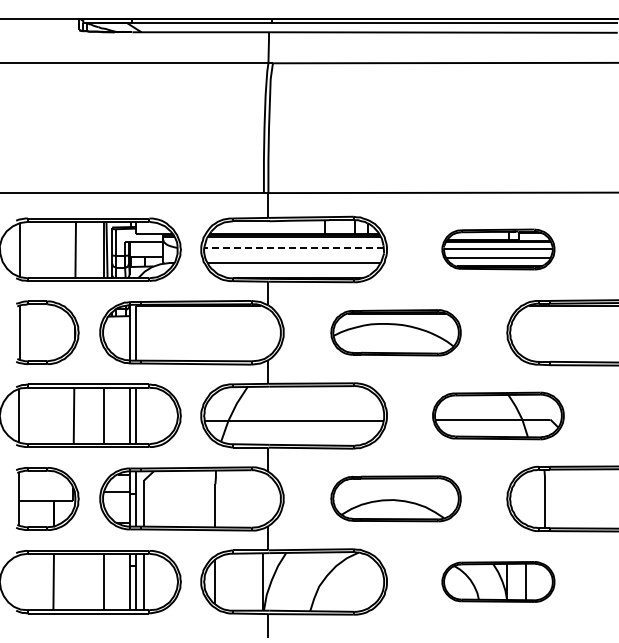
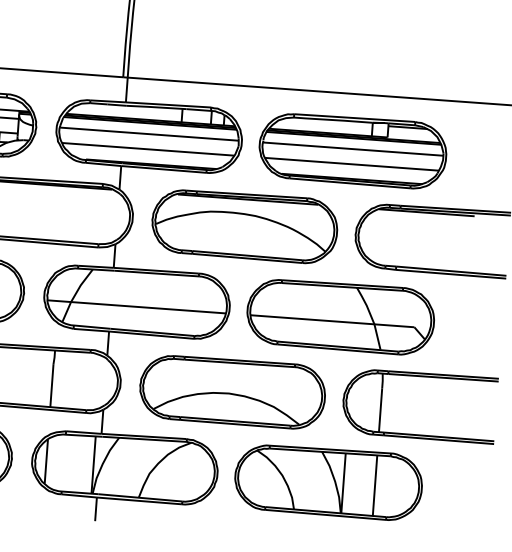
line: (294, 247) -> (149, 133), dashed -> solid
part: (498, 249) -> (353, 150), size x1.67
part: (395, 332) -> (244, 225), size x1.43
part: (498, 415) -> (340, 316), size x1.43
part: (395, 498) -> (232, 391), size x1.43
part: (498, 581) -> (328, 481), size x1.67

